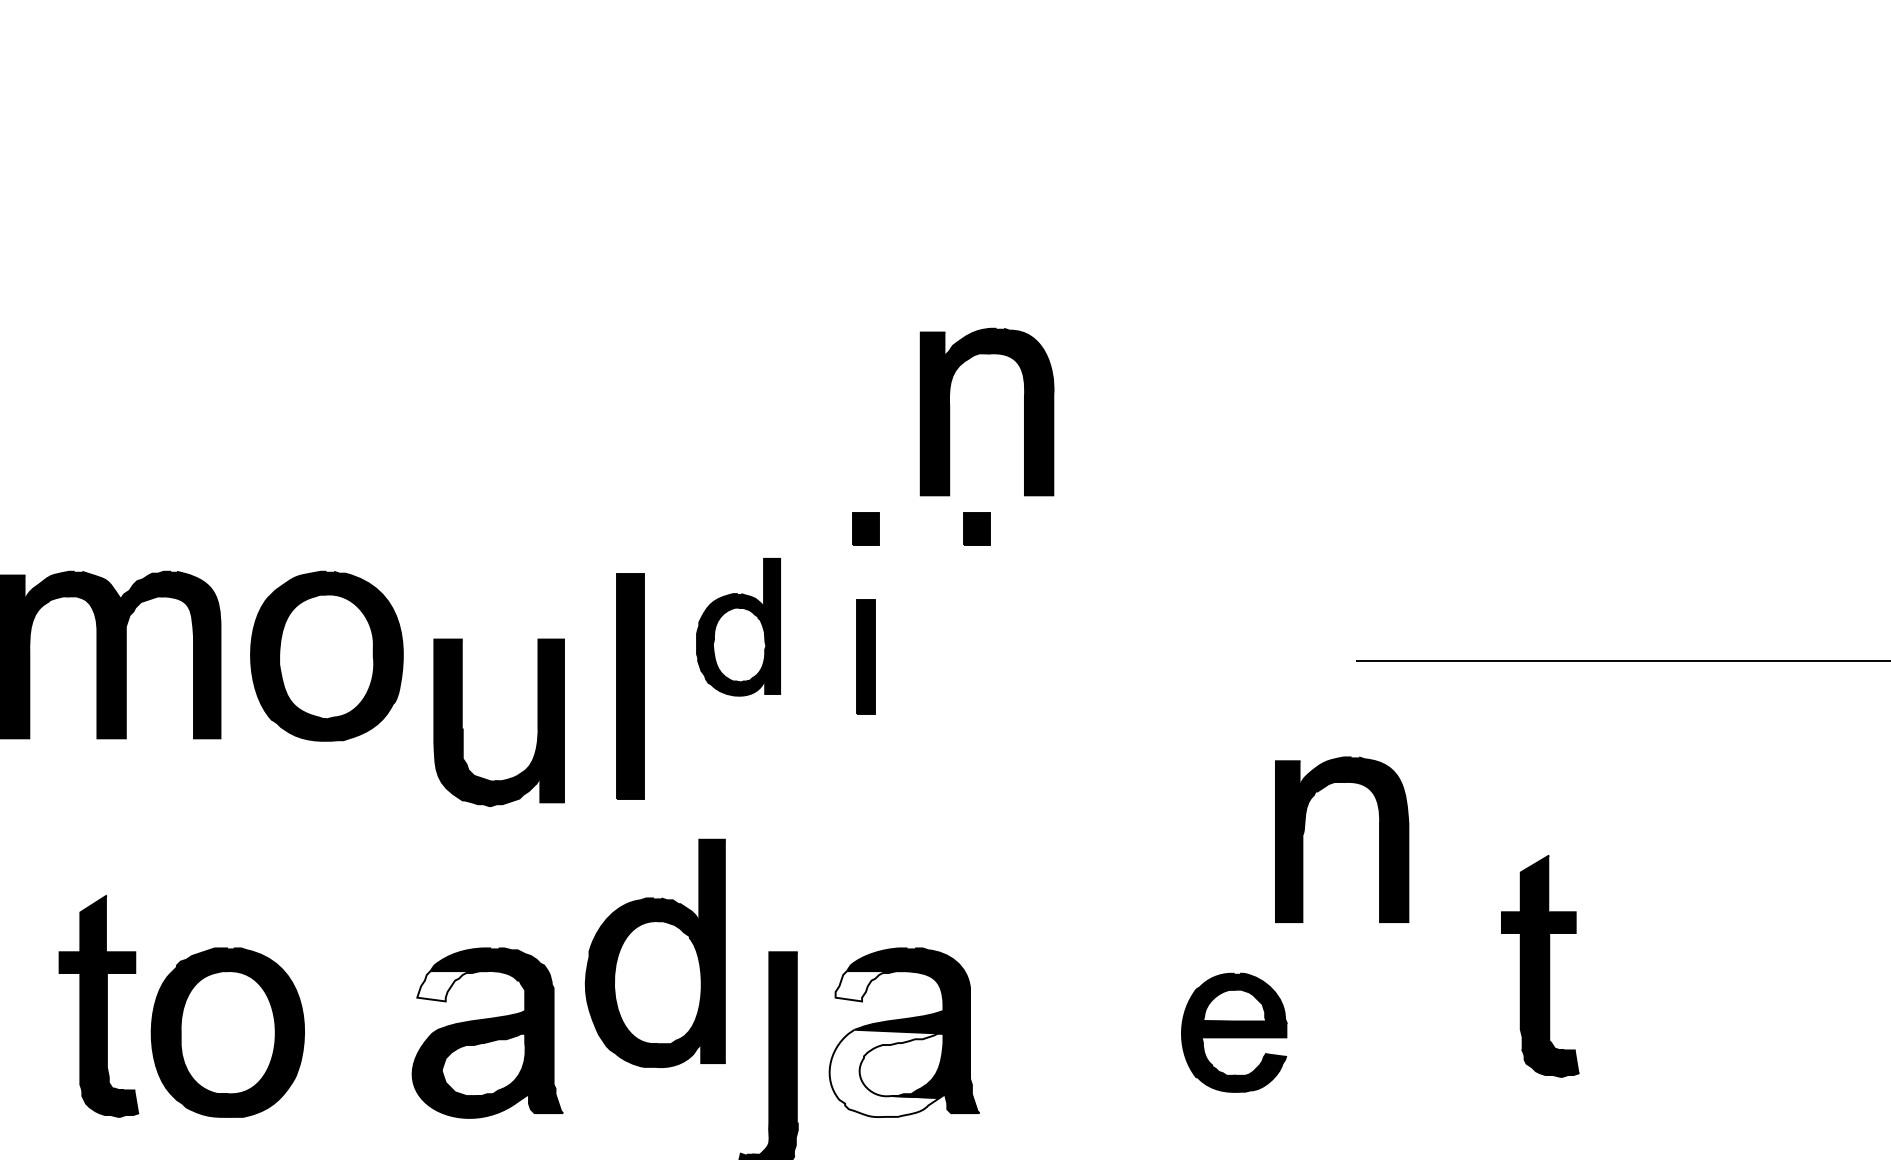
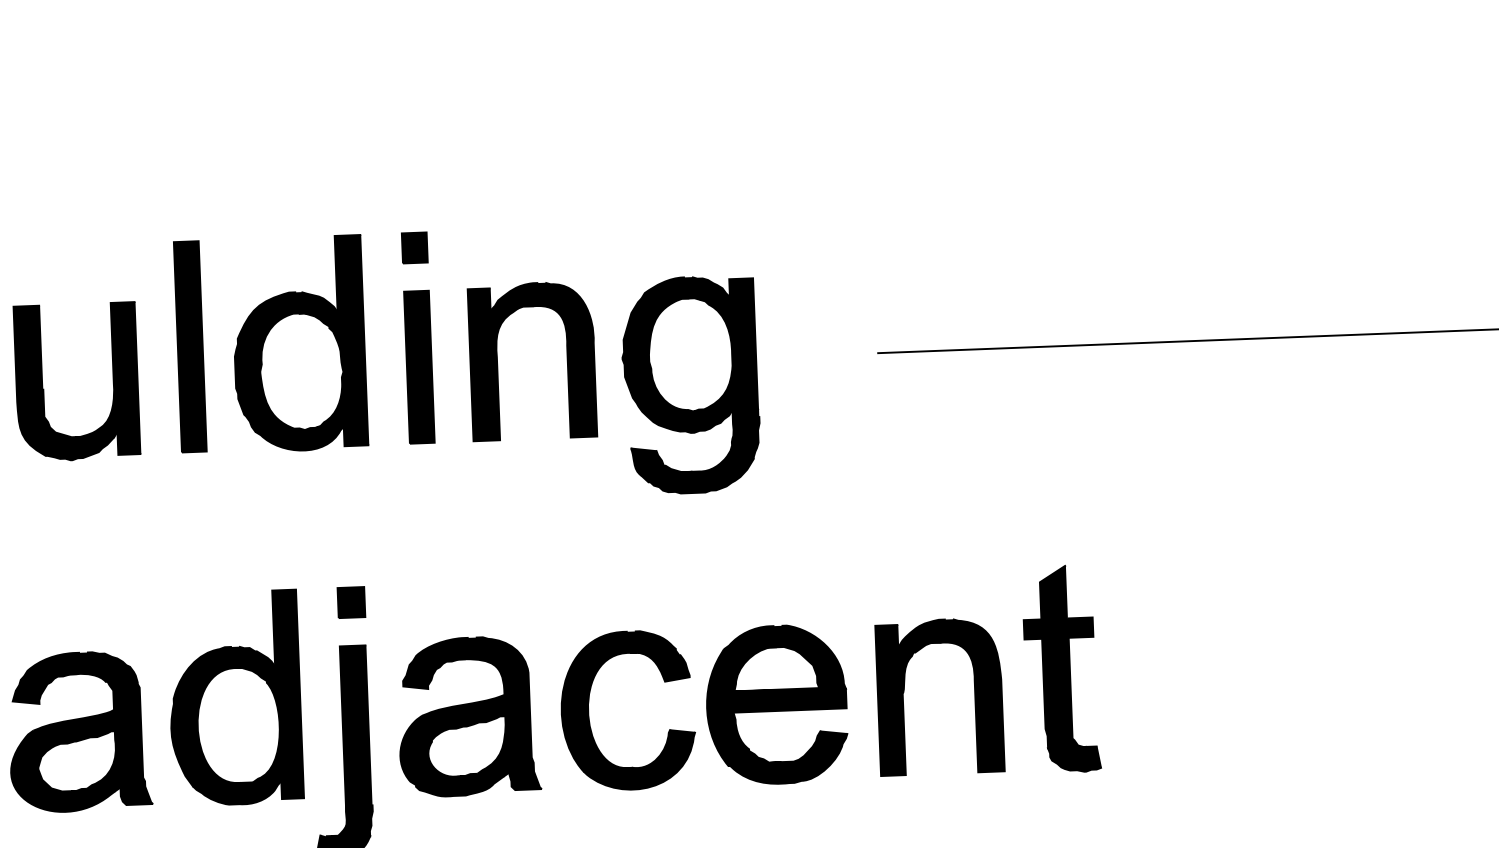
part: (950, 411) -> (498, 361), moved
part: (976, 528) -> (518, 243), removed
part: (738, 627) -> (299, 344), size x1.67
part: (865, 656) -> (418, 366), size x1.43
part: (630, 686) -> (190, 346), moved
part: (1155, 686) -> (690, 384), added
part: (463, 728) -> (43, 388), moved
part: (1379, 839) -> (974, 695), moved
part: (783, 905) -> (351, 602), added
part: (654, 952) -> (234, 697), moved
part: (1540, 965) -> (1061, 668), moved
fill: (452, 986) -> (45, 689), added
fill: (869, 986) -> (434, 674), added
part: (1033, 1032) -> (589, 711), added
part: (1233, 1032) -> (776, 704), size x1.43
fill: (886, 1073) -> (453, 755), added

